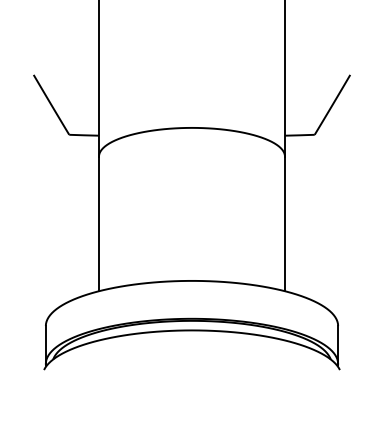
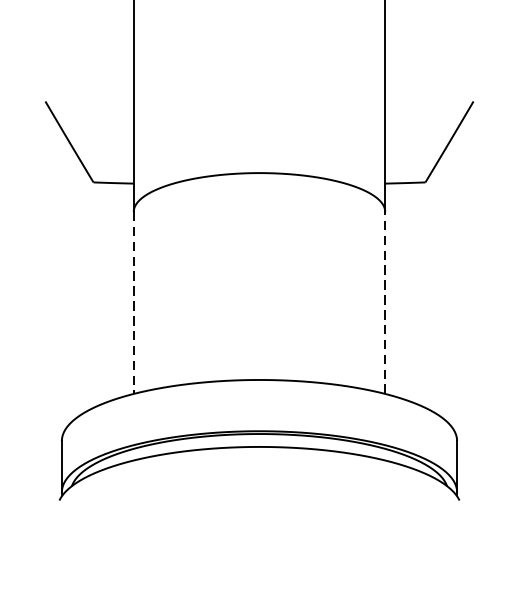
line: (285, 223) -> (385, 302), solid -> dashed
line: (98, 224) -> (133, 303), solid -> dashed

